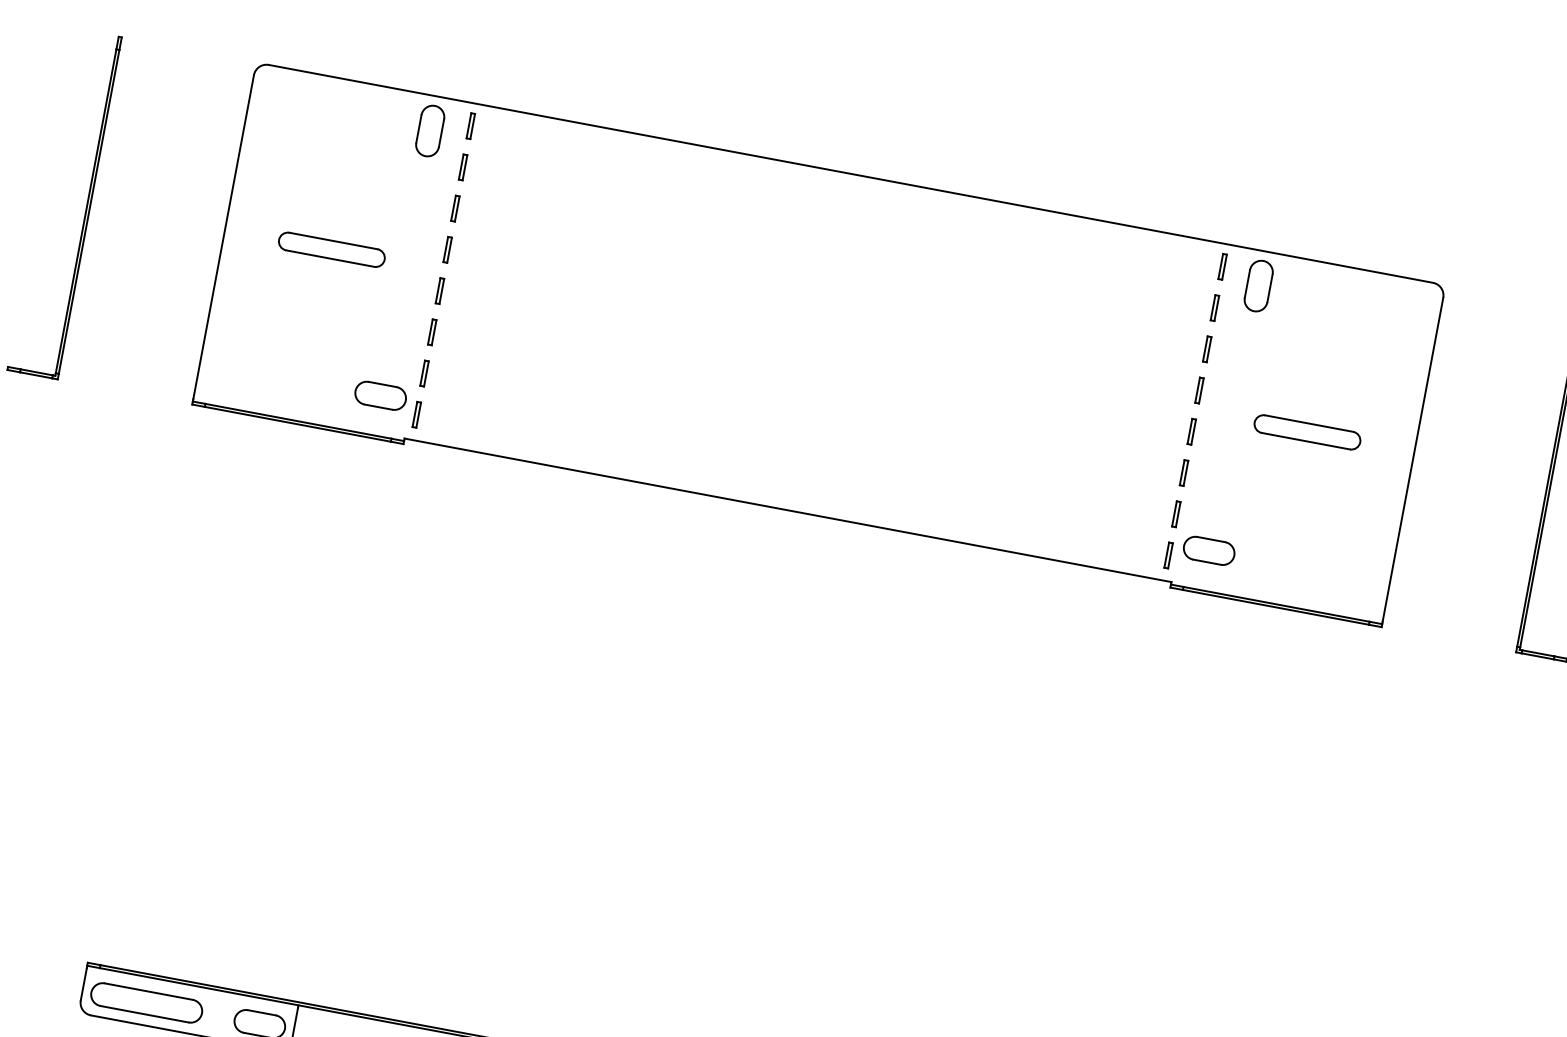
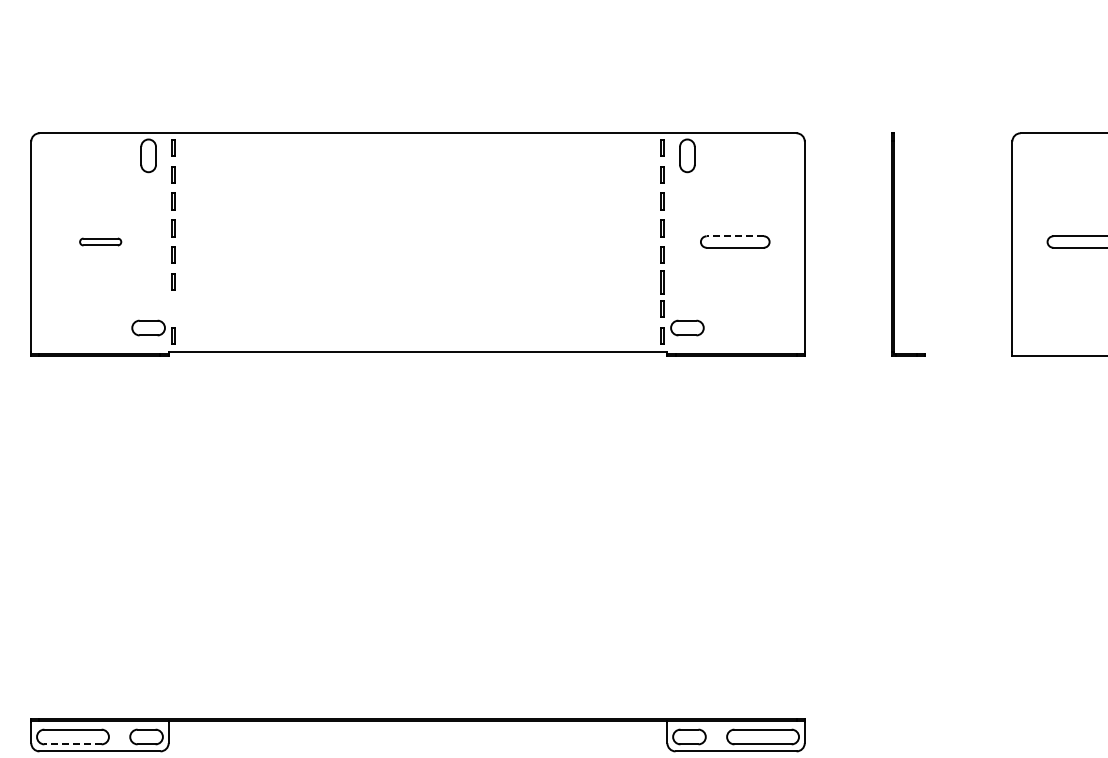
part: (331, 248) -> (100, 241), size x0.6
part: (424, 372) -> (173, 308), removed
line: (1309, 423) -> (735, 236), solid -> dashed
part: (1184, 472) -> (662, 281), size x1.4
line: (145, 1014) -> (73, 744), solid -> dashed

